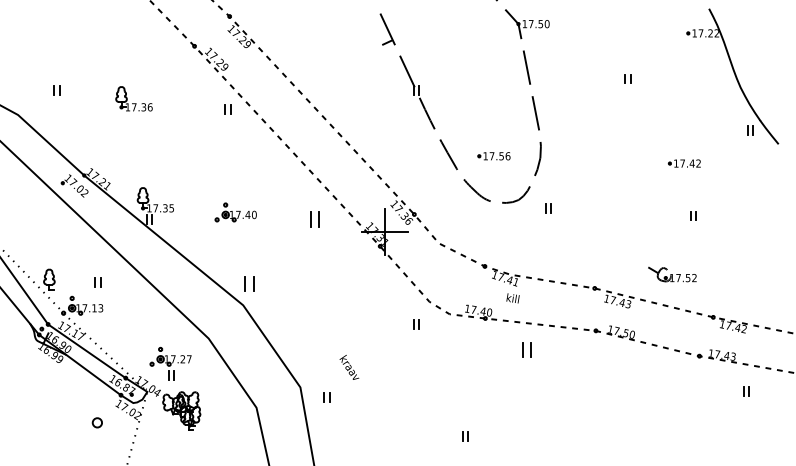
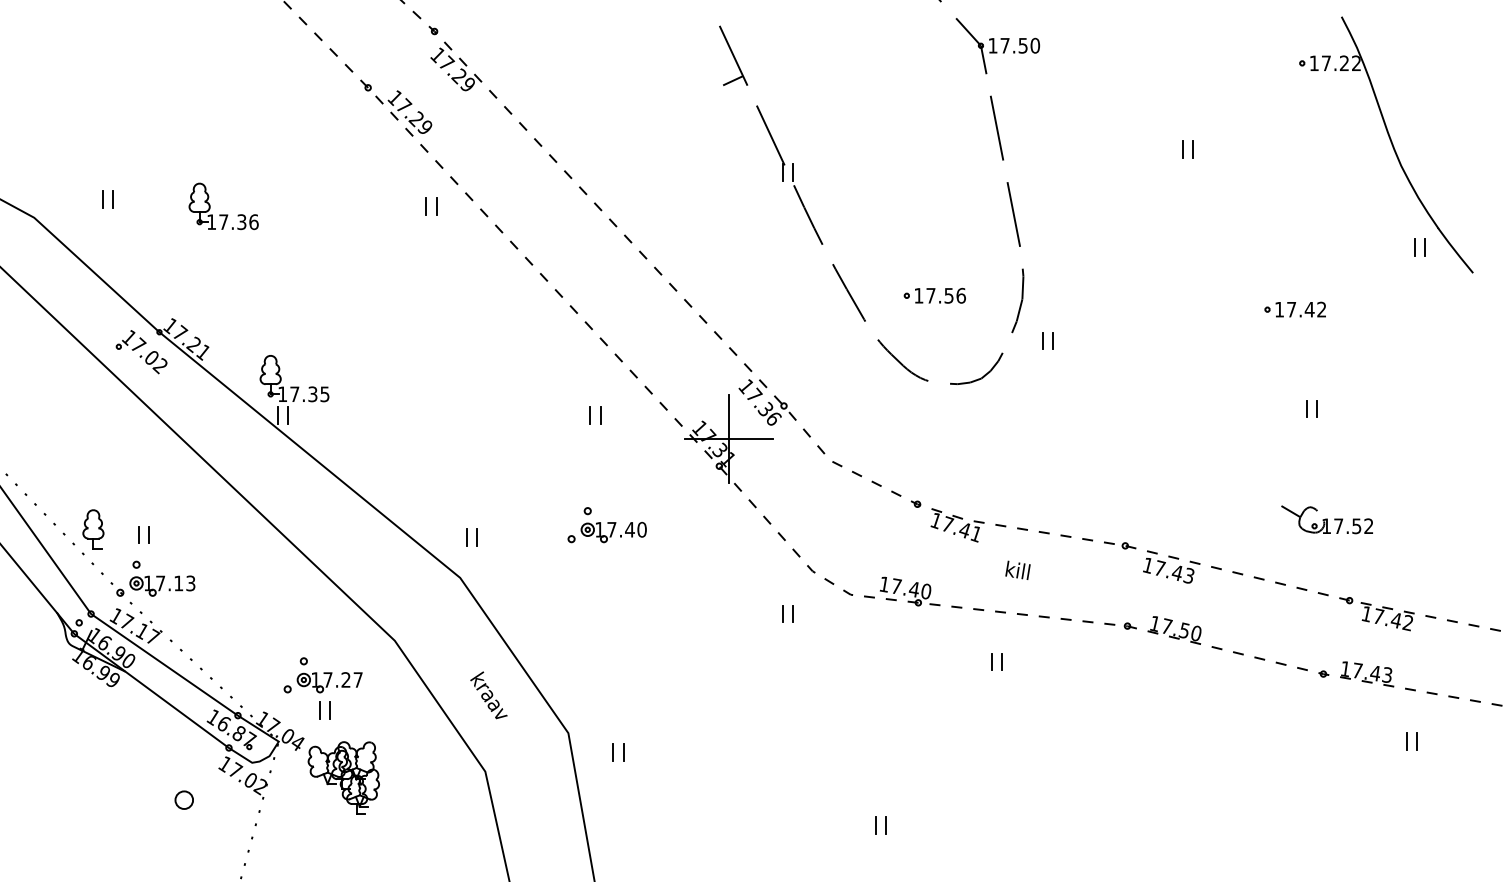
part: (56, 90) -> (106, 199), moved
part: (133, 98) -> (222, 205), moved
part: (548, 208) -> (1047, 341), moved
part: (235, 212) -> (606, 525), moved
part: (314, 219) -> (595, 415), size x0.62
part: (672, 274) -> (1327, 519), moved
part: (97, 282) -> (142, 534), moved
part: (249, 284) -> (472, 538), size x0.62
text: (512, 298) -> (1016, 570), moved
part: (526, 349) -> (996, 661), size x0.62
text: (349, 367) -> (489, 695), moved

